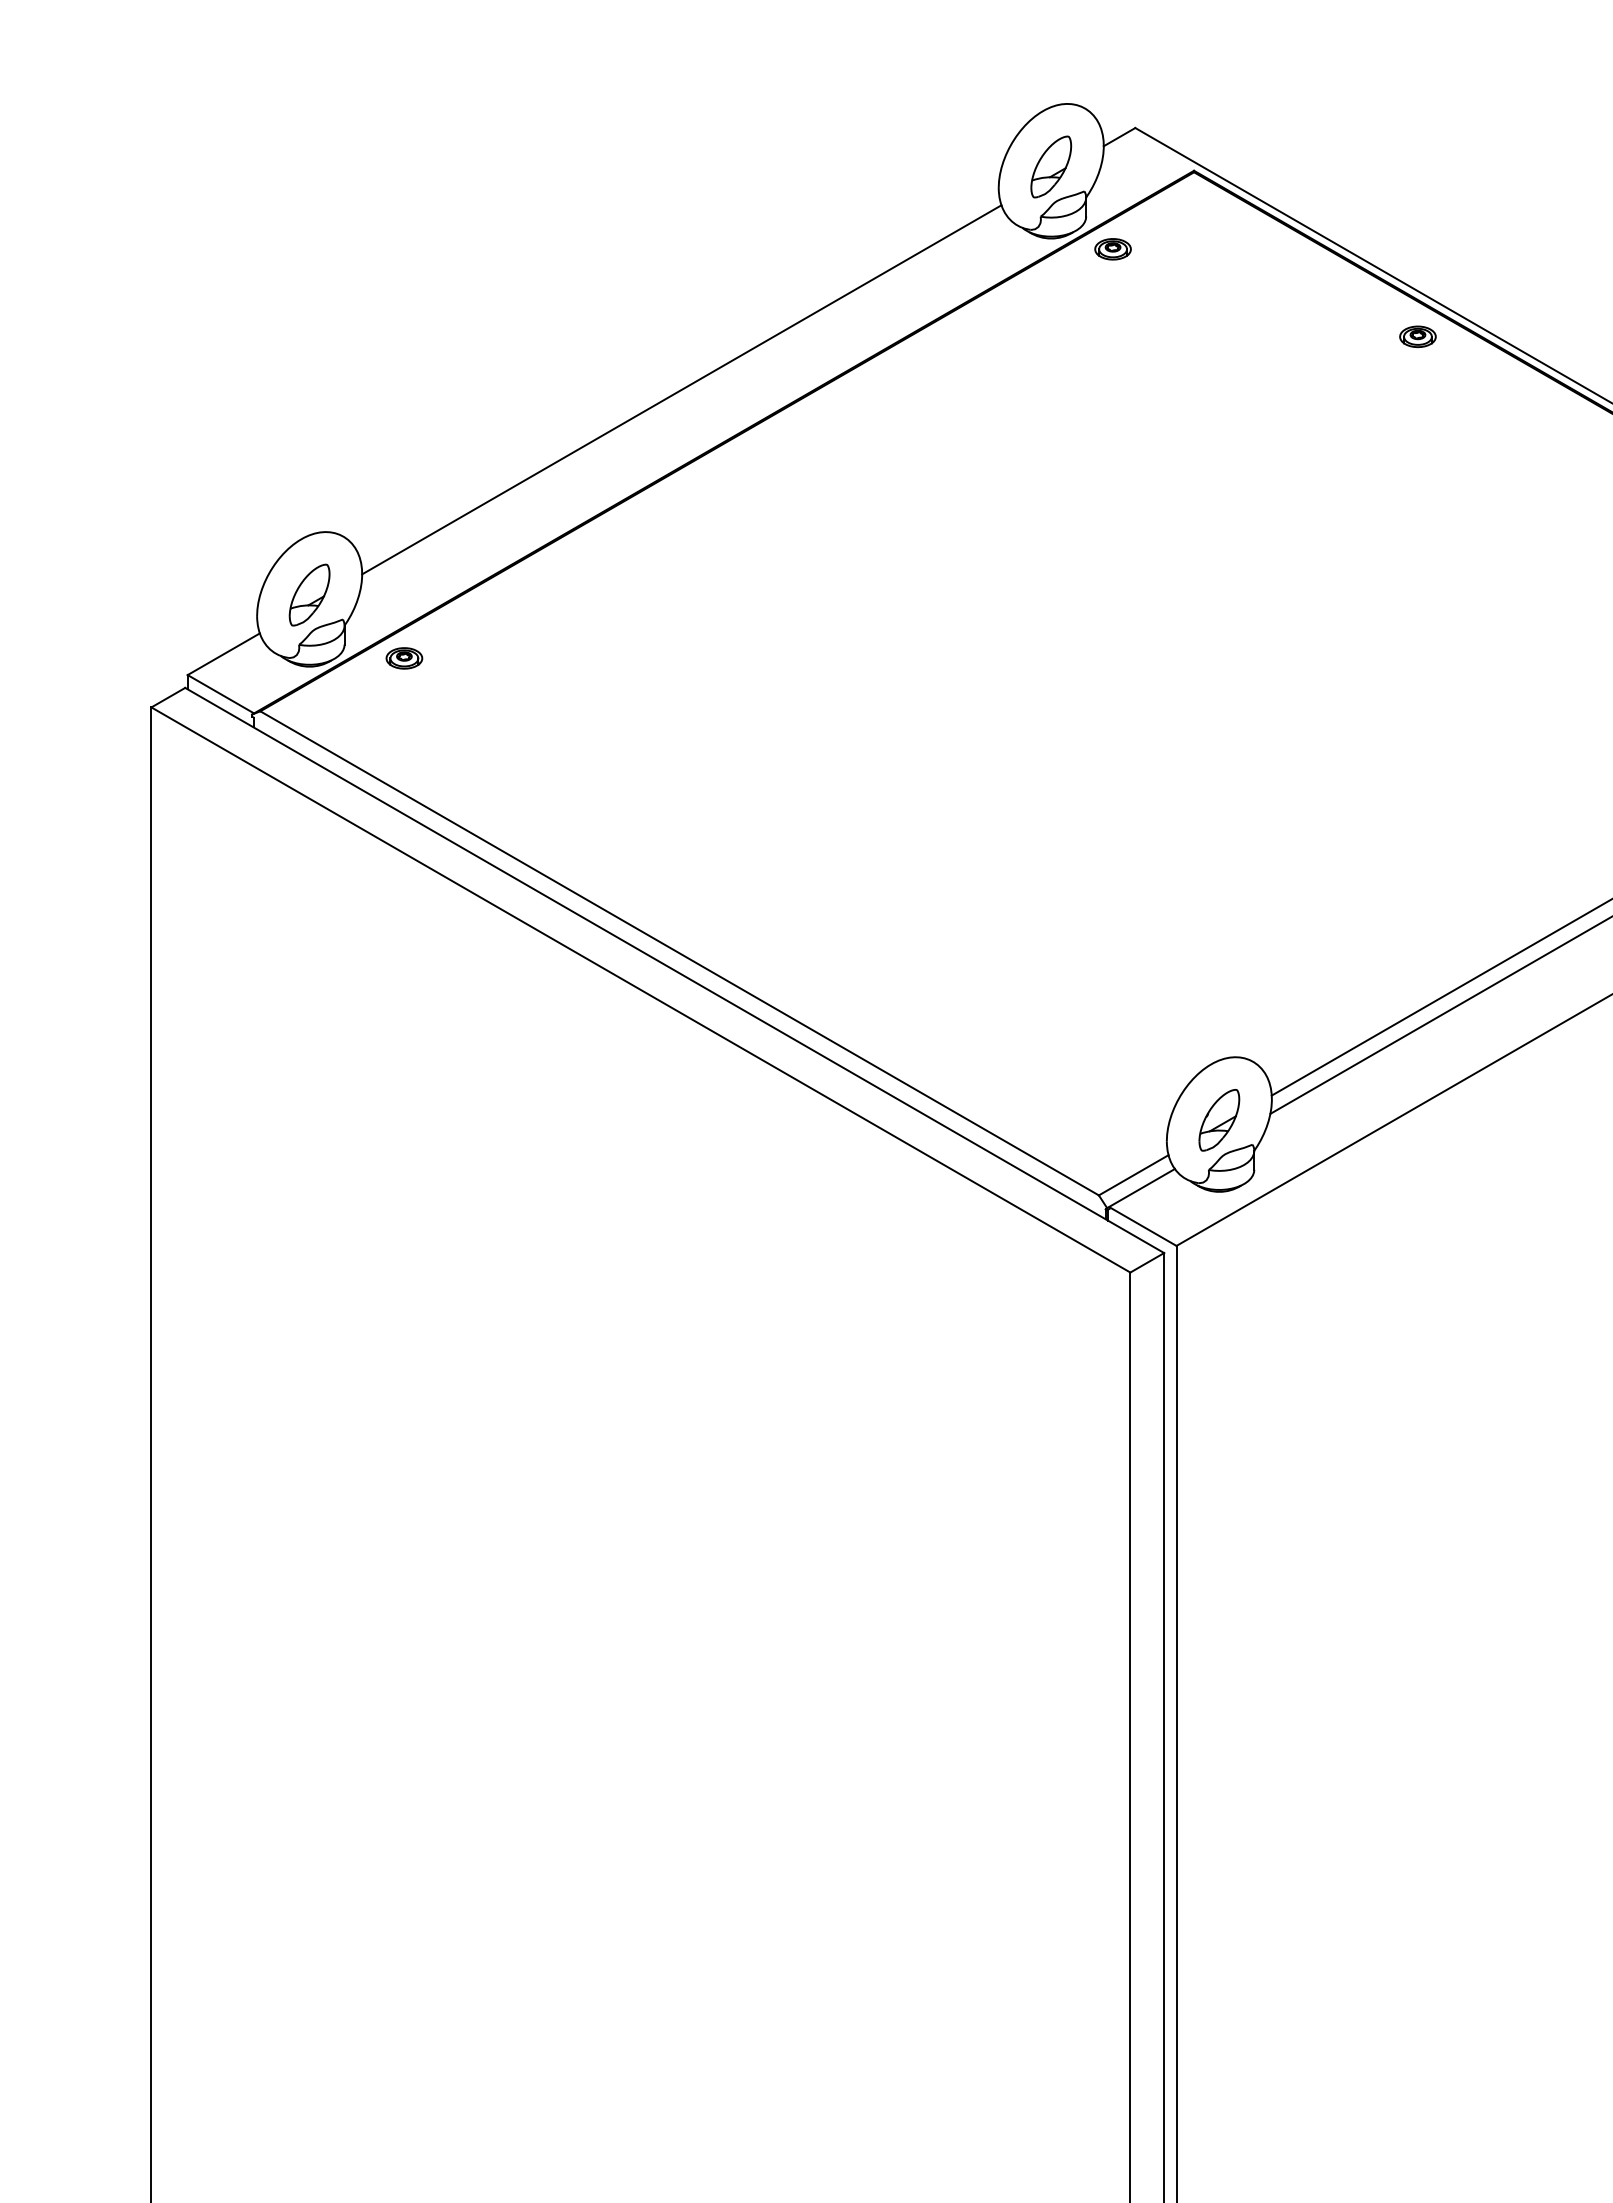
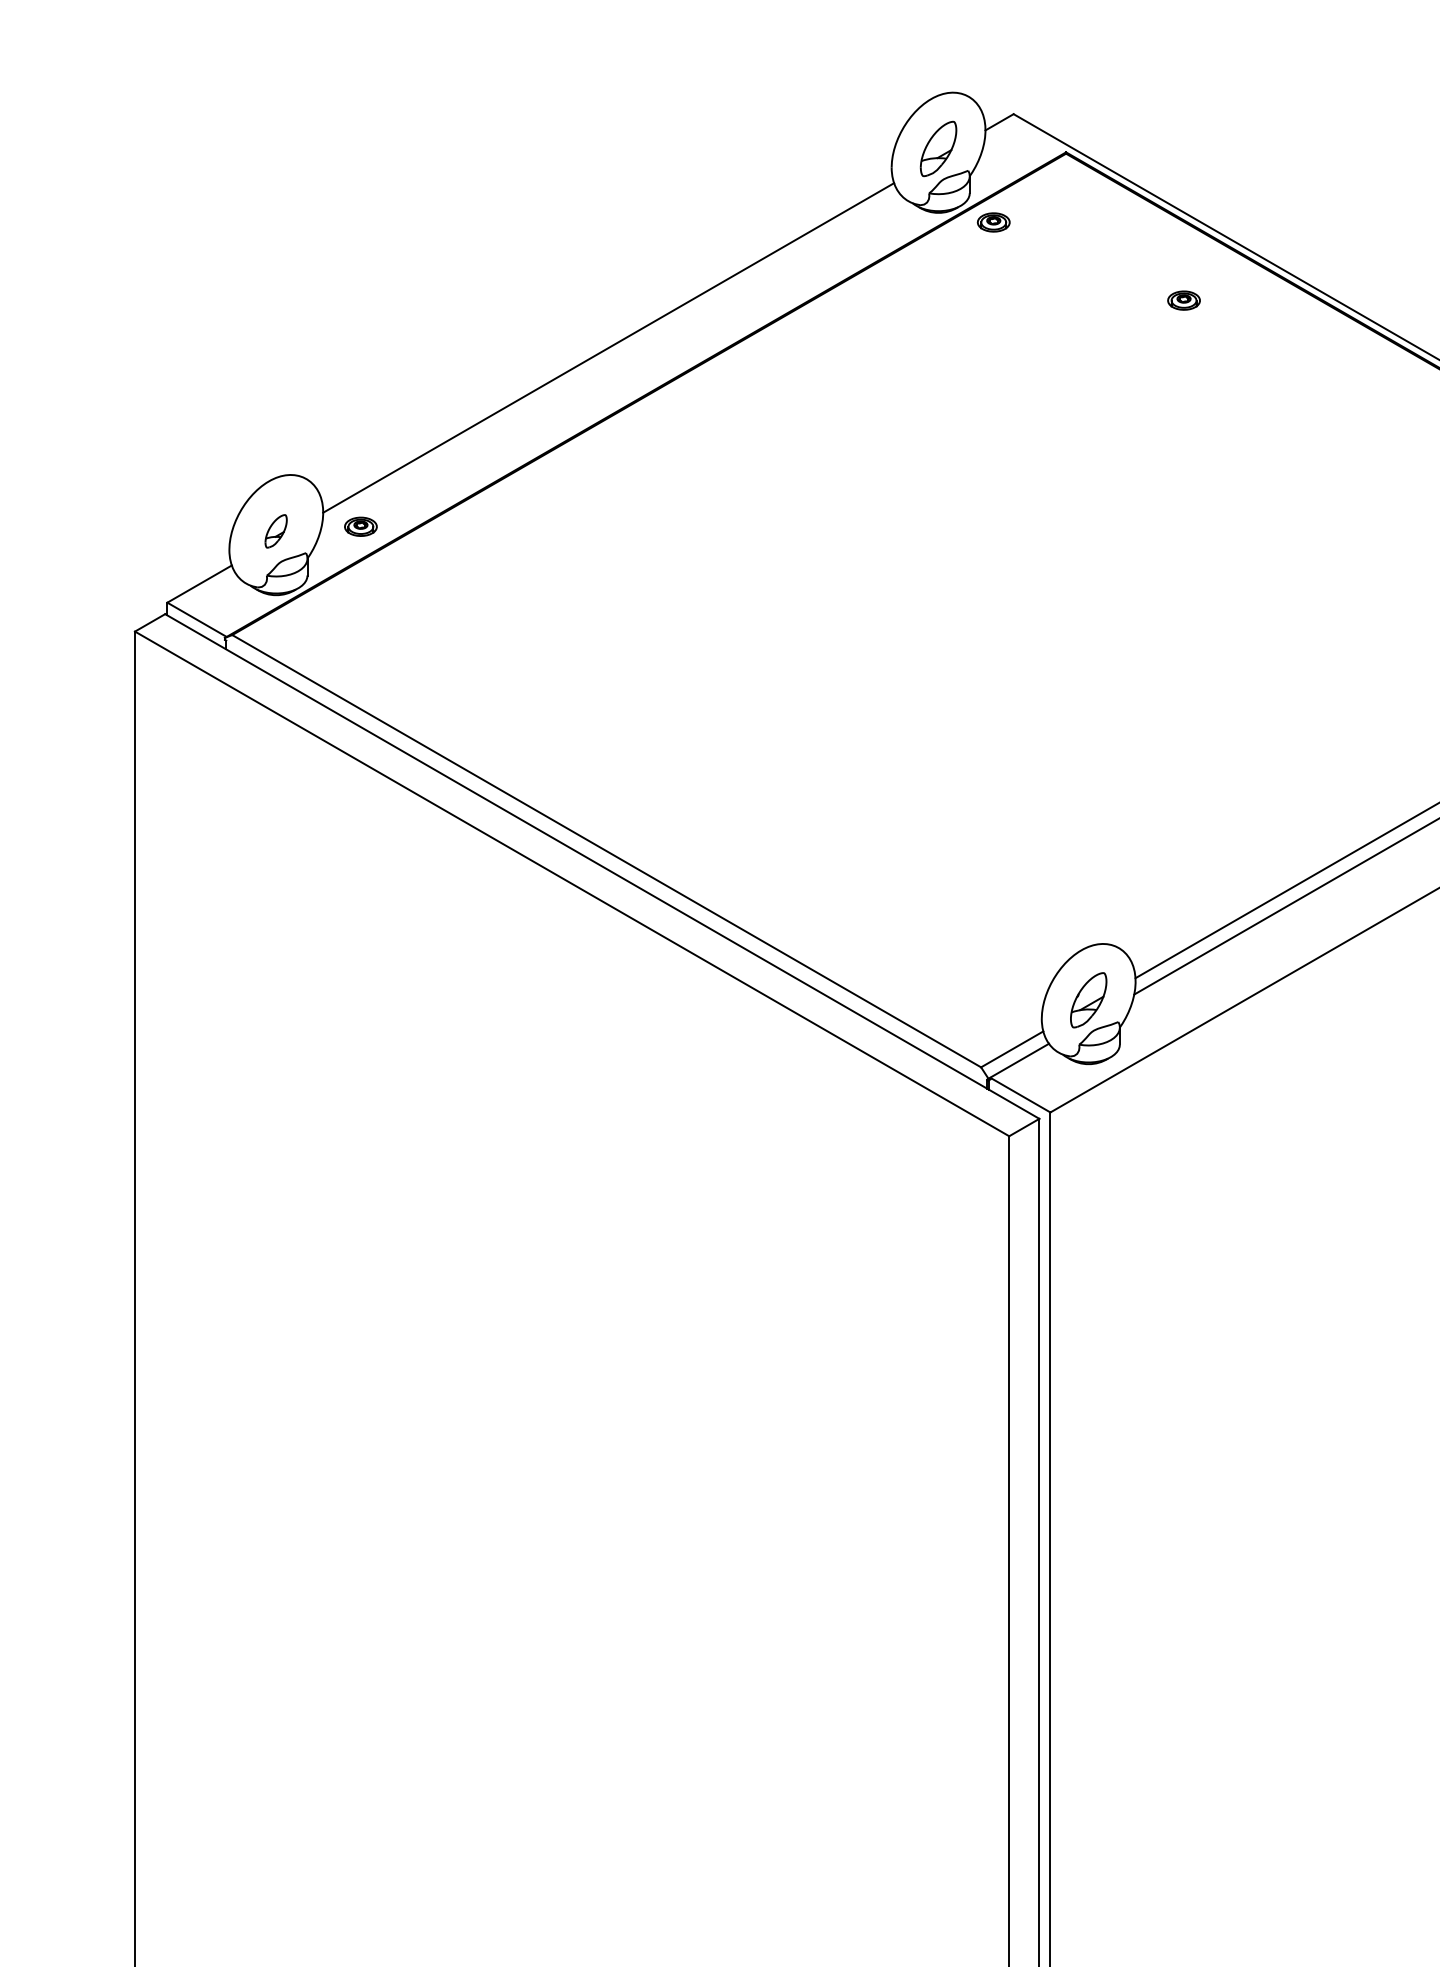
part: (1417, 336) -> (1183, 300), moved
part: (308, 595) -> (275, 531), size x0.6
part: (403, 658) -> (360, 526), moved

